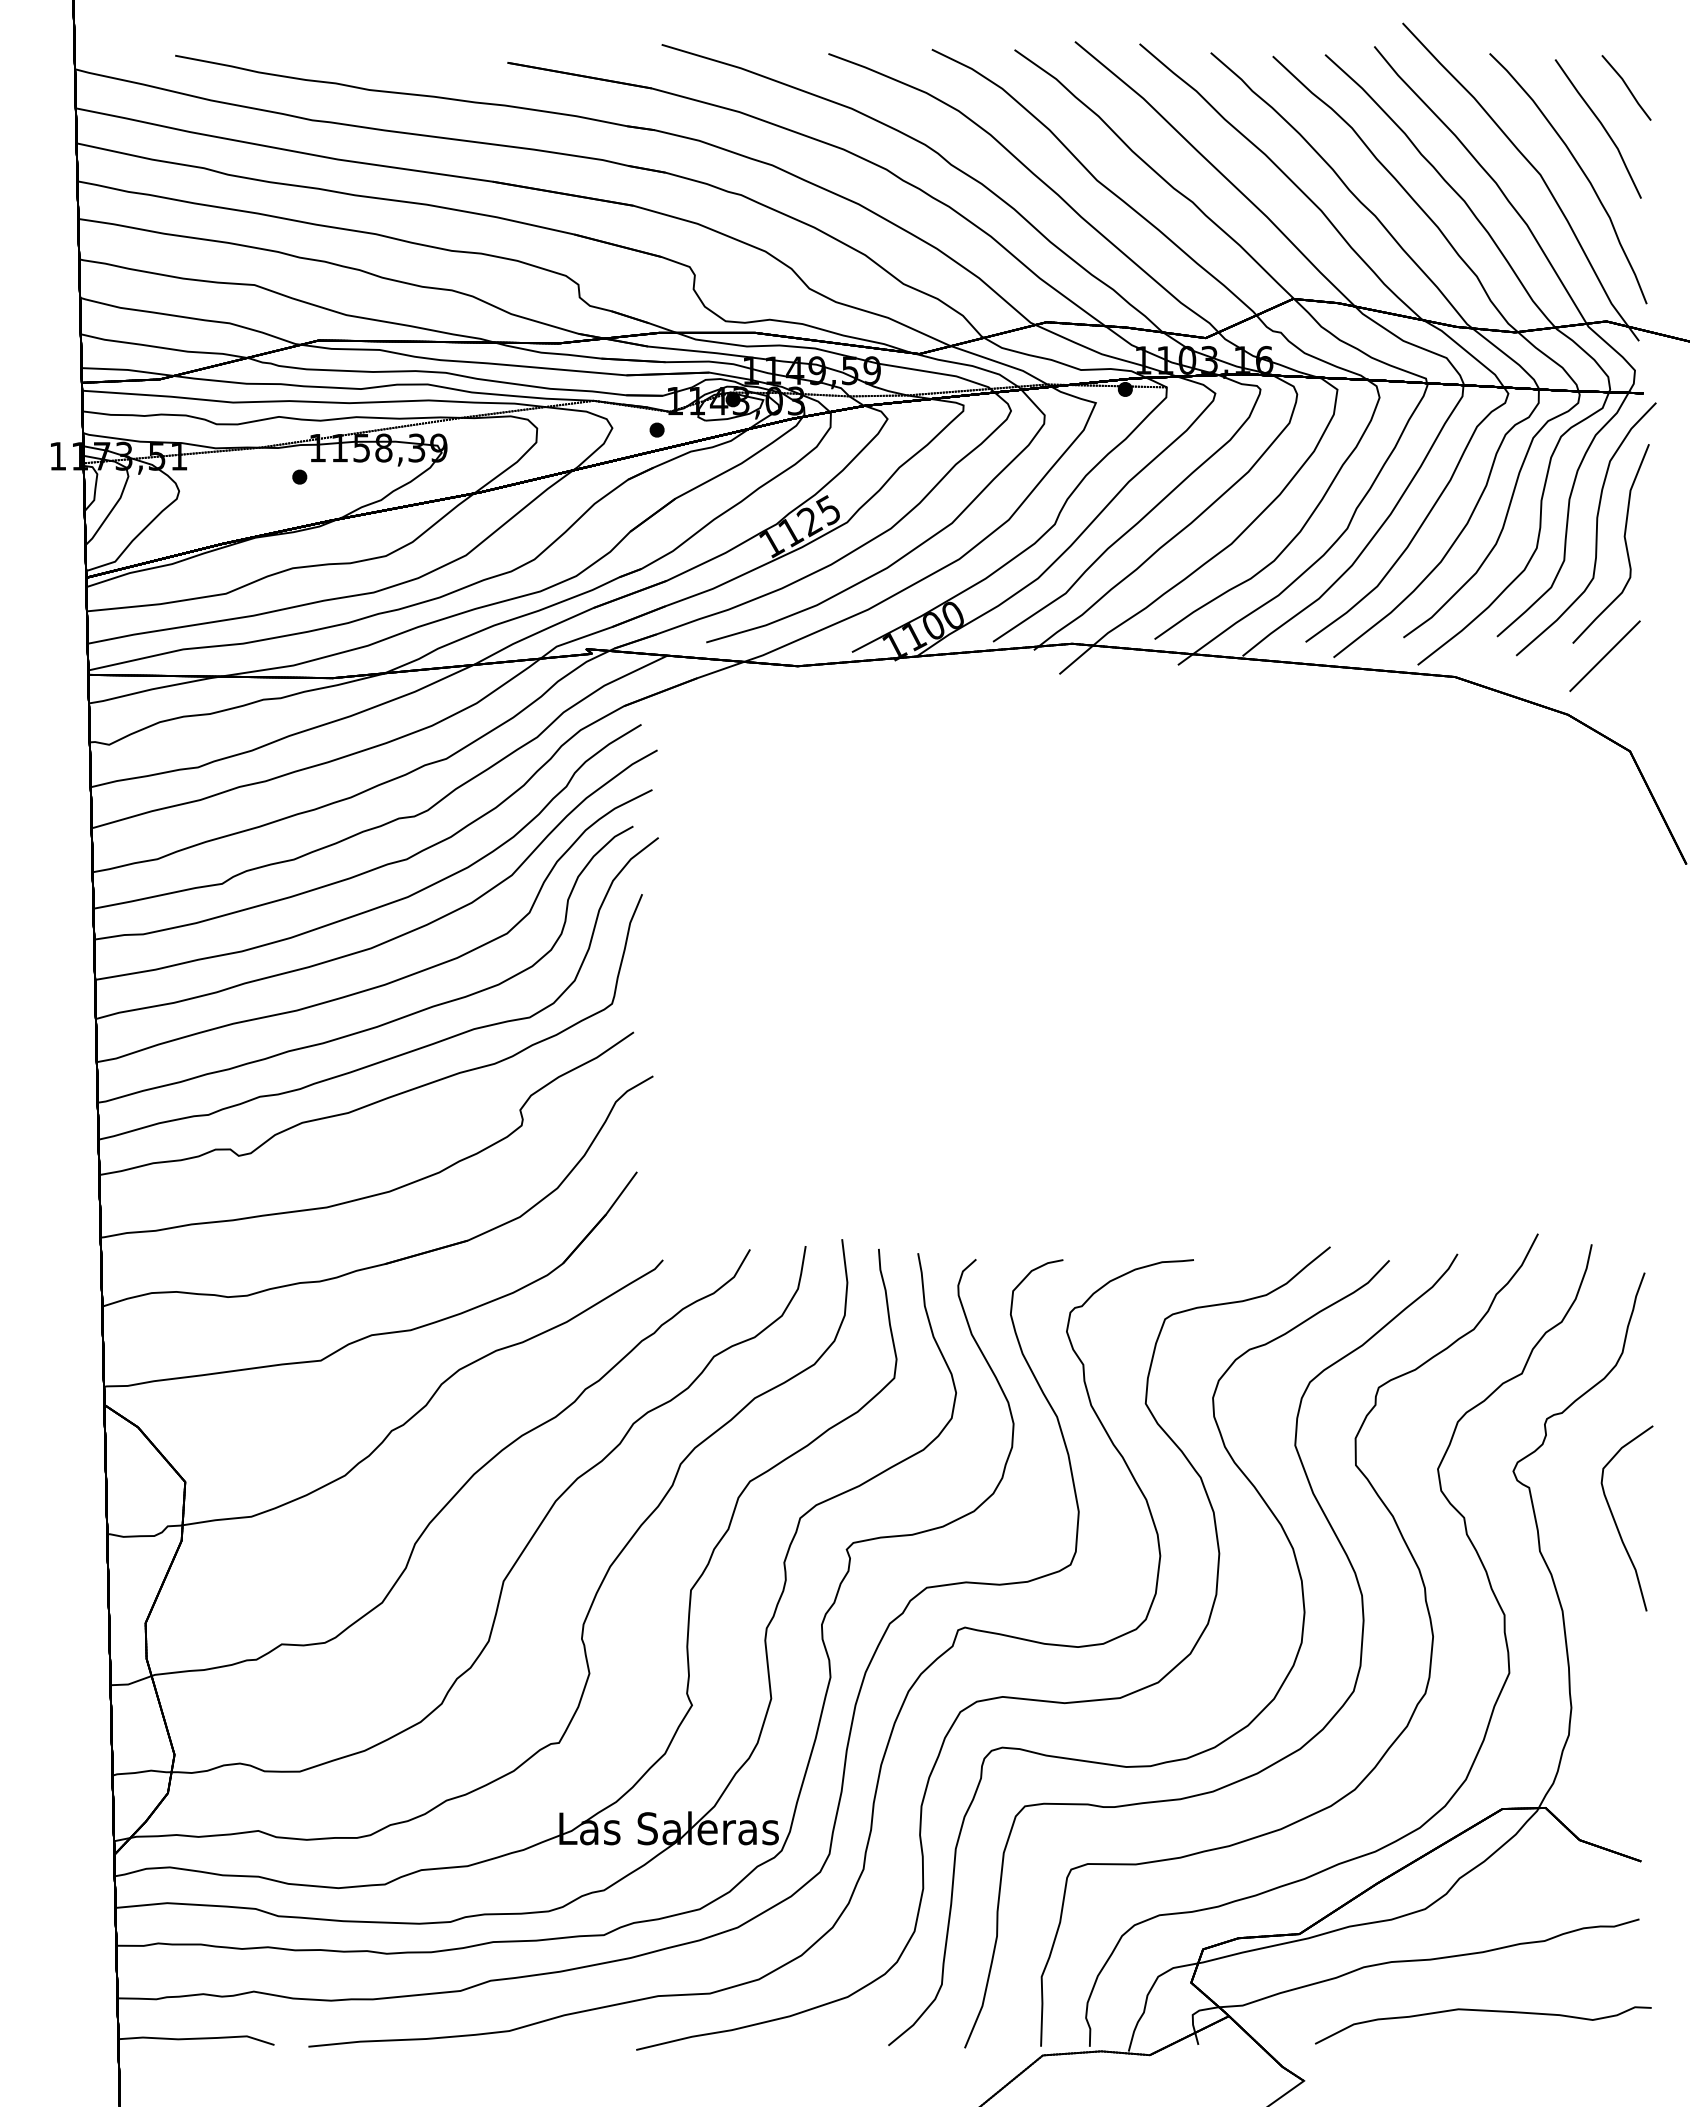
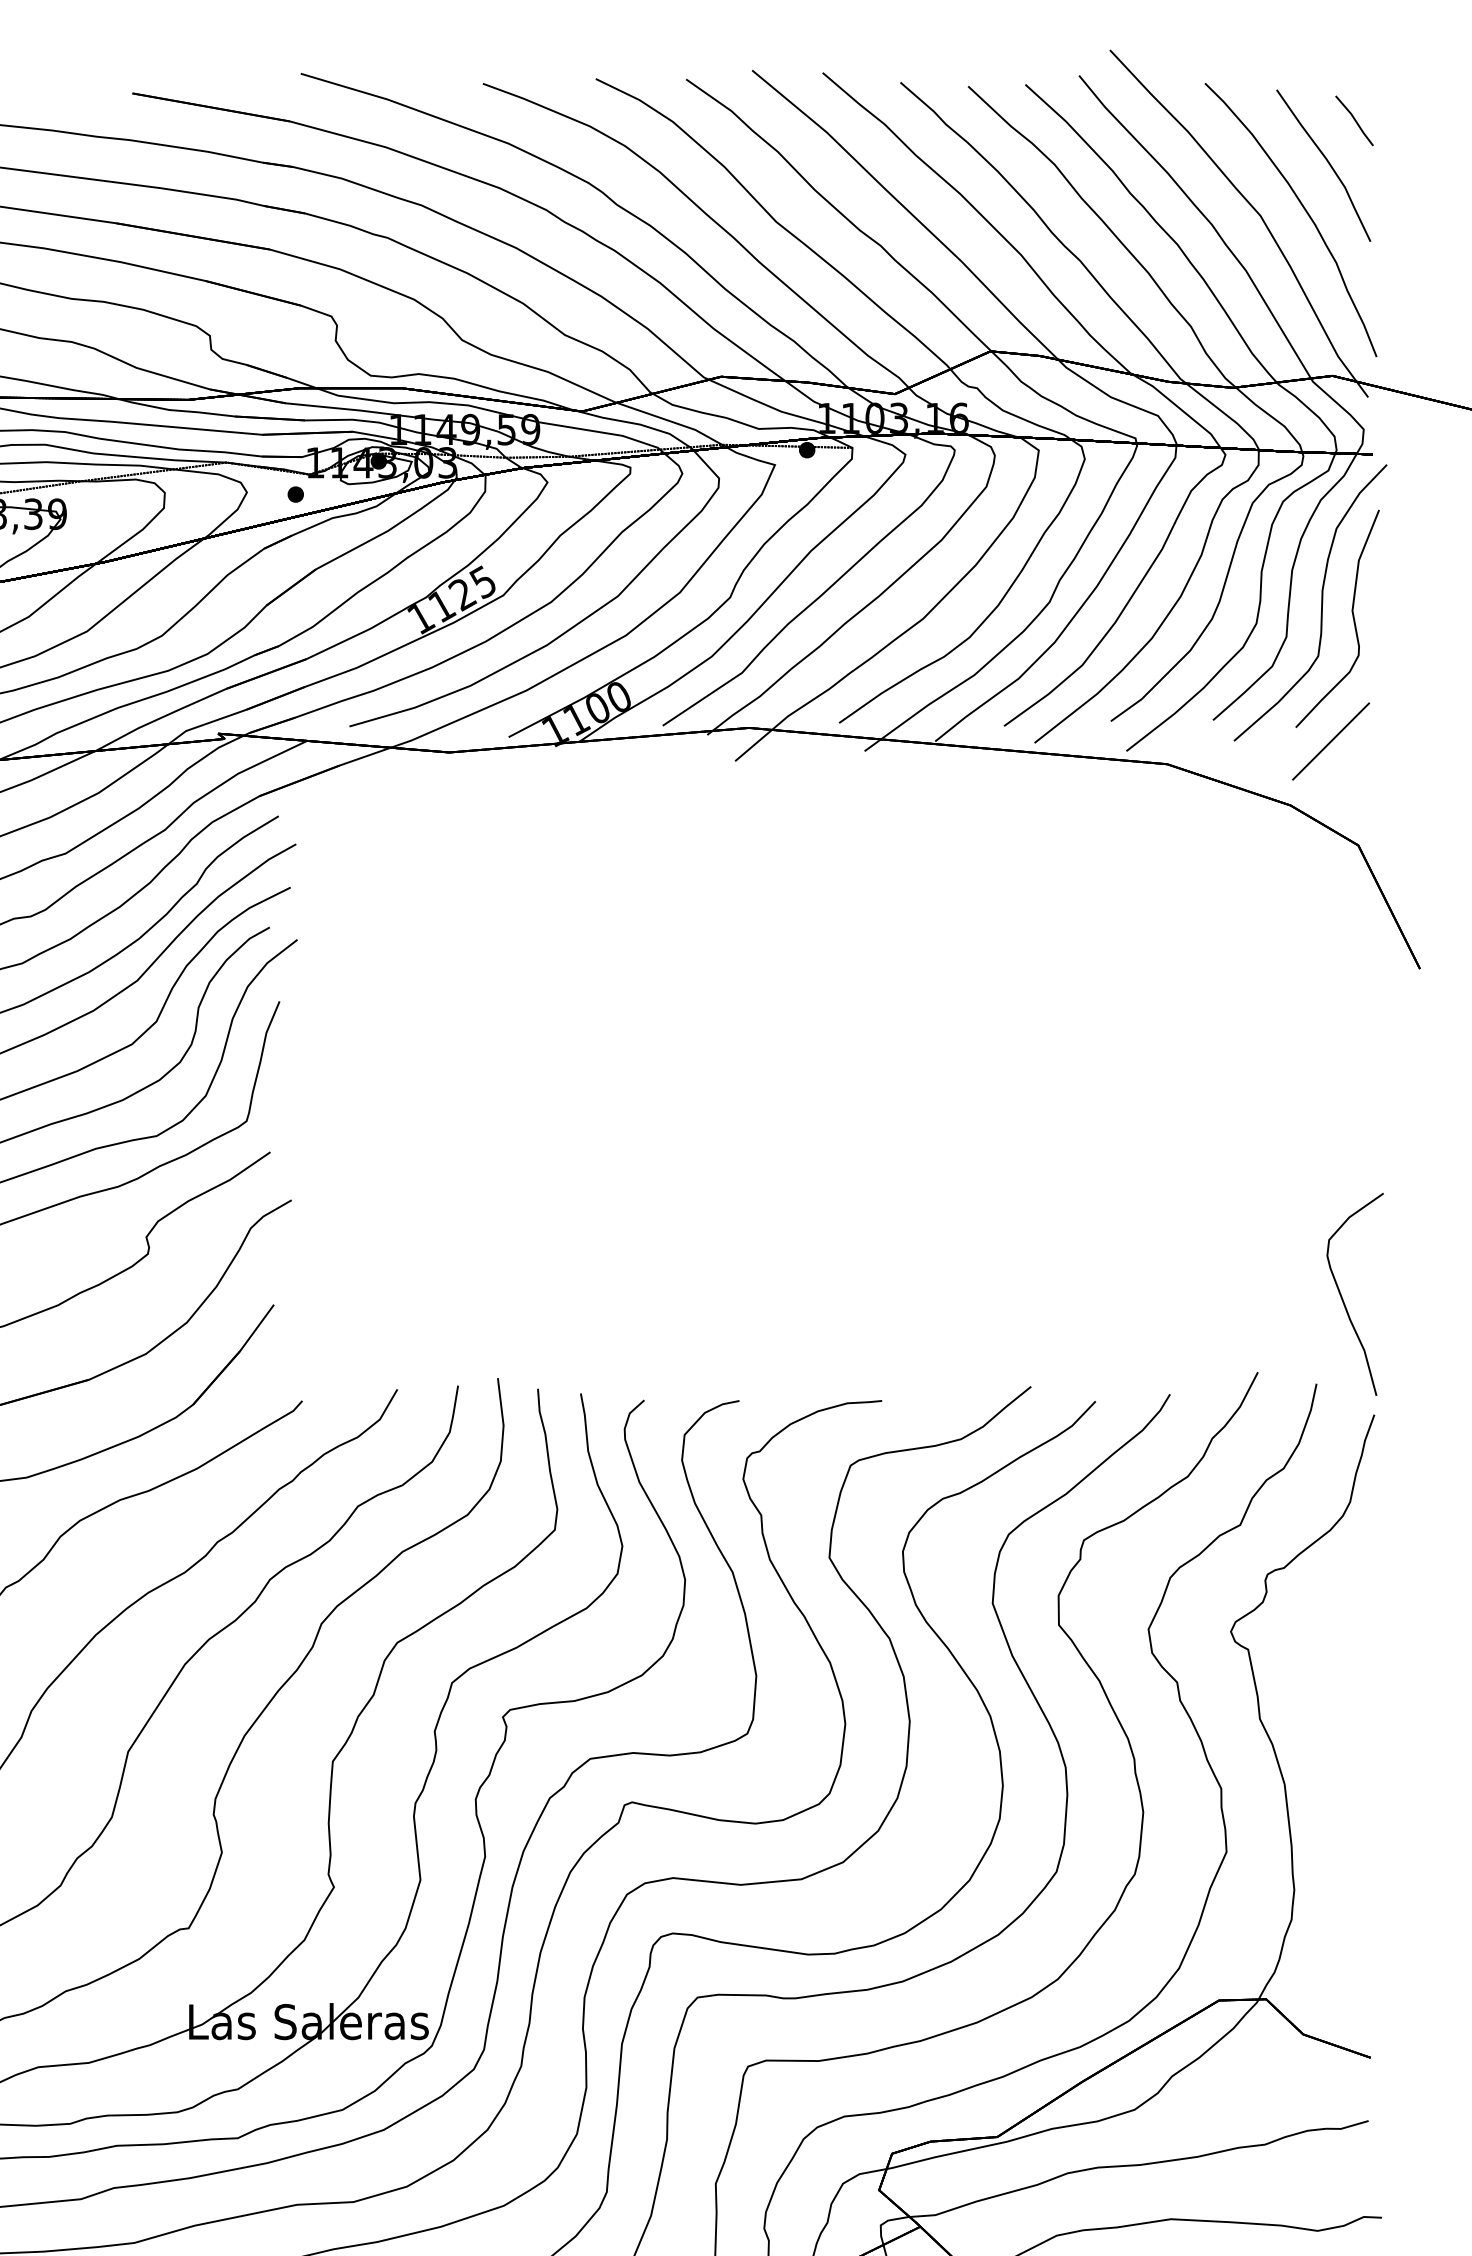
part: (1626, 87) -> (1354, 120), size x0.7
curve: (1616, 1522) -> (1343, 1298), moved

